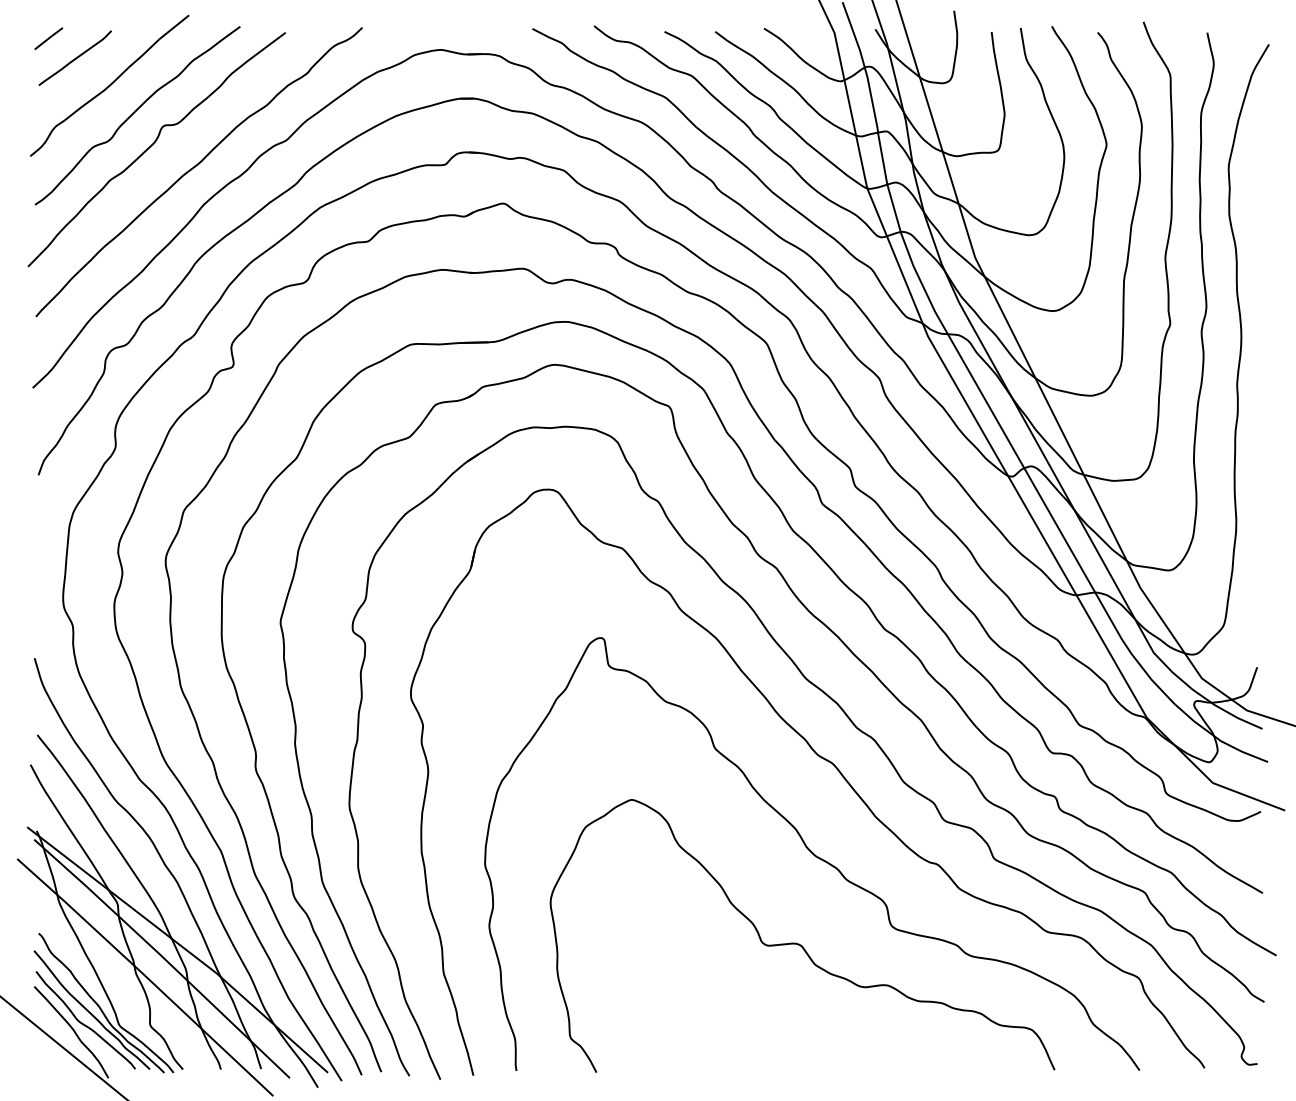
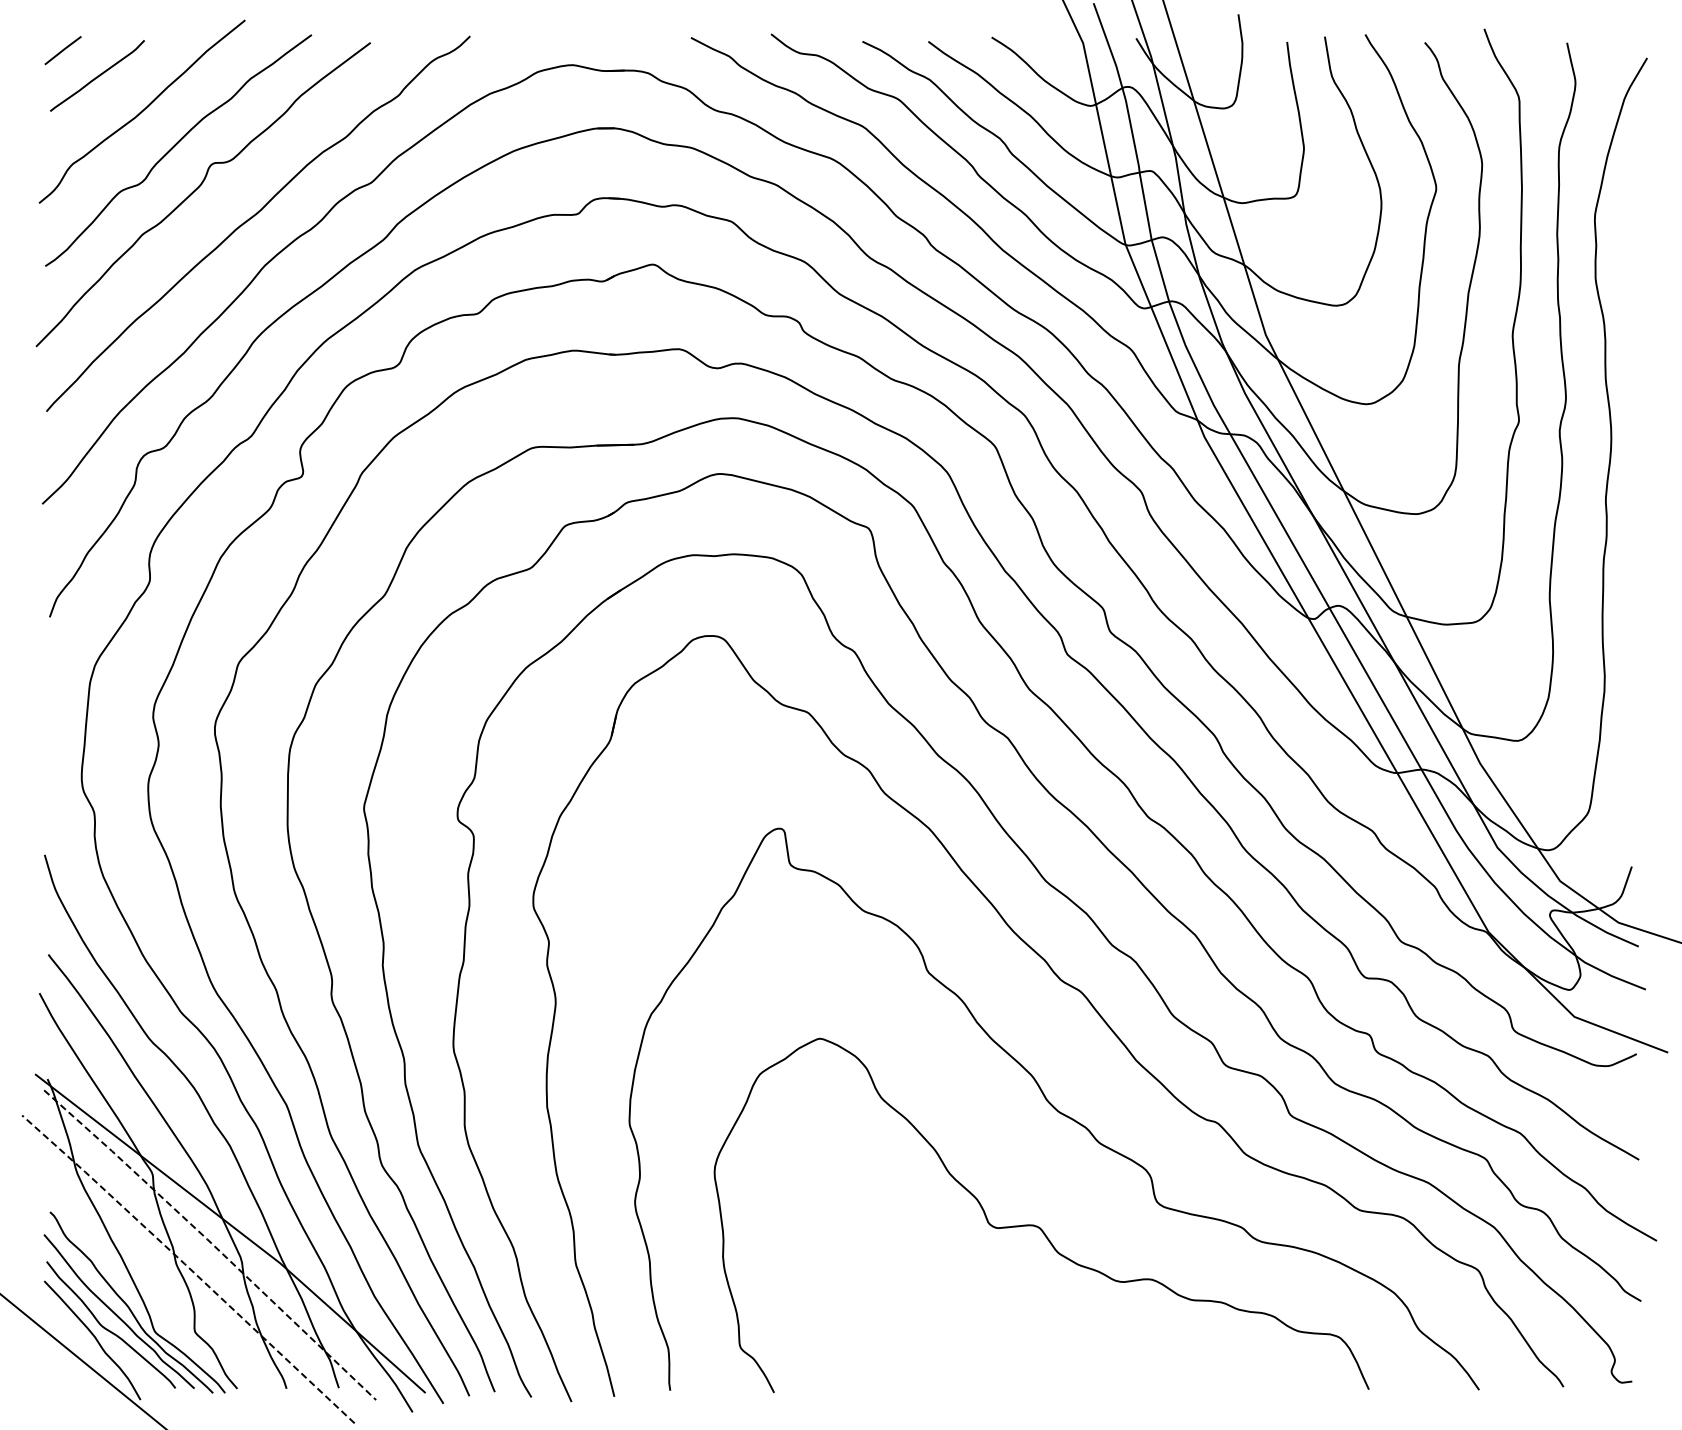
line: (162, 956) -> (210, 1242), solid -> dashed
line: (145, 976) -> (188, 1267), solid -> dashed

